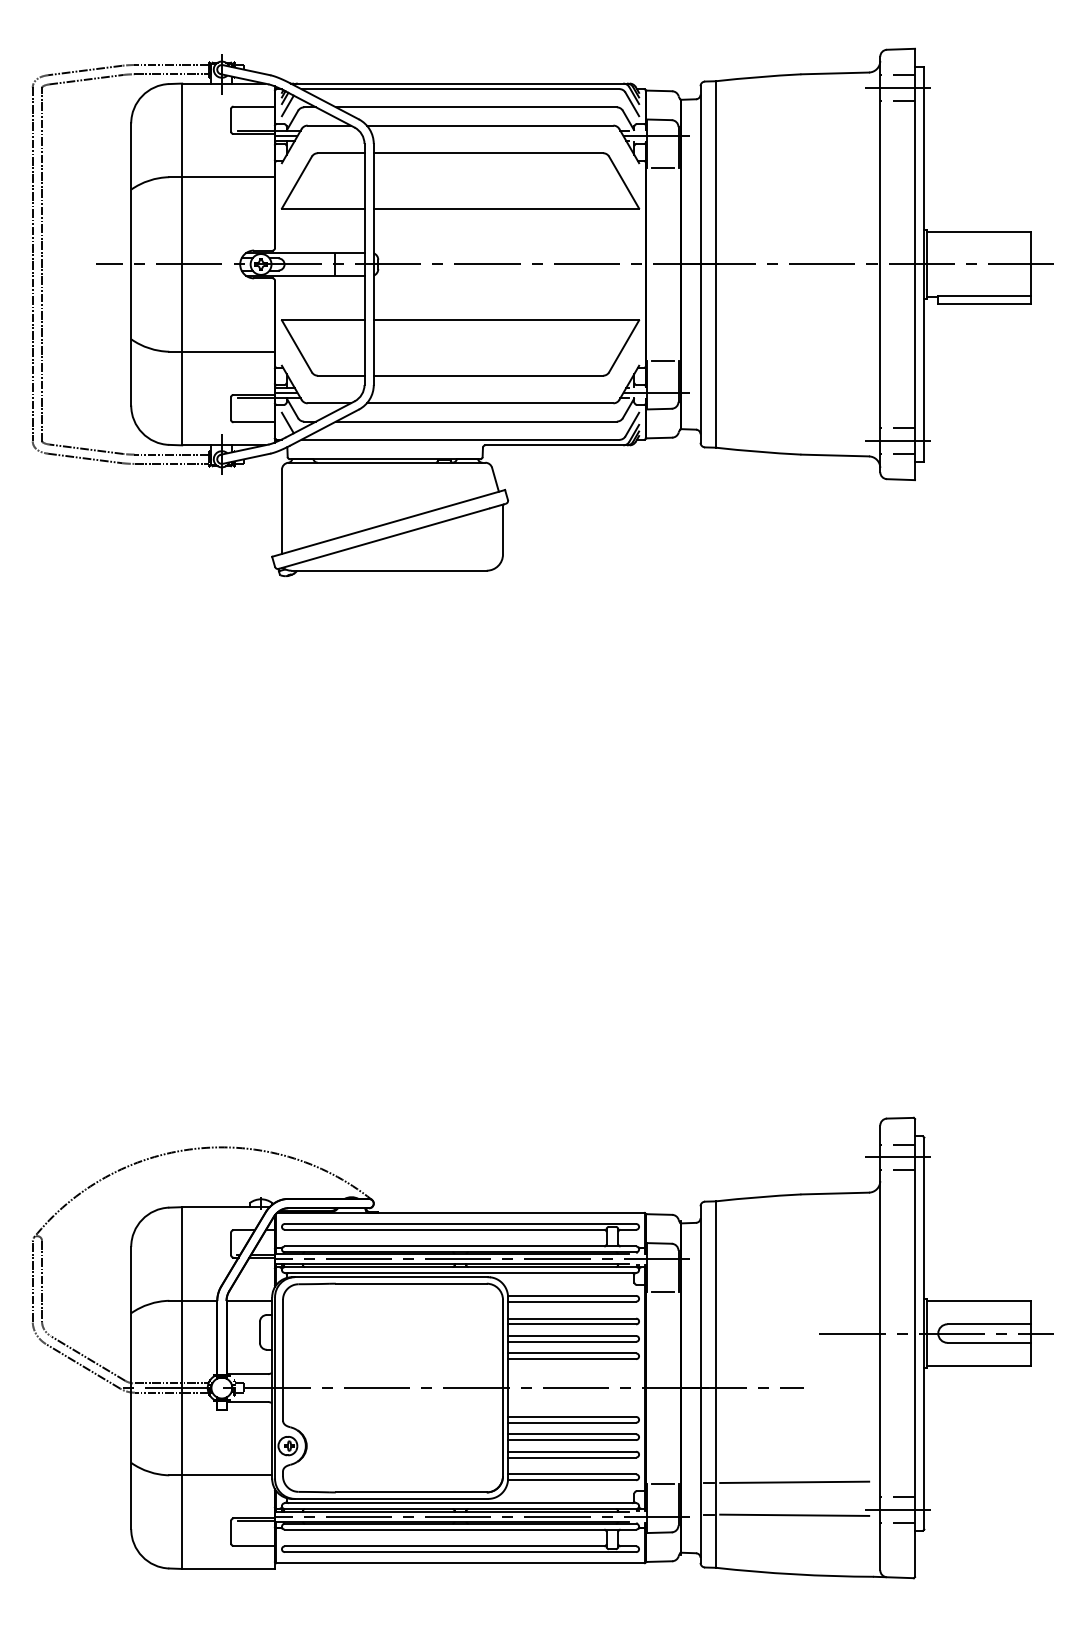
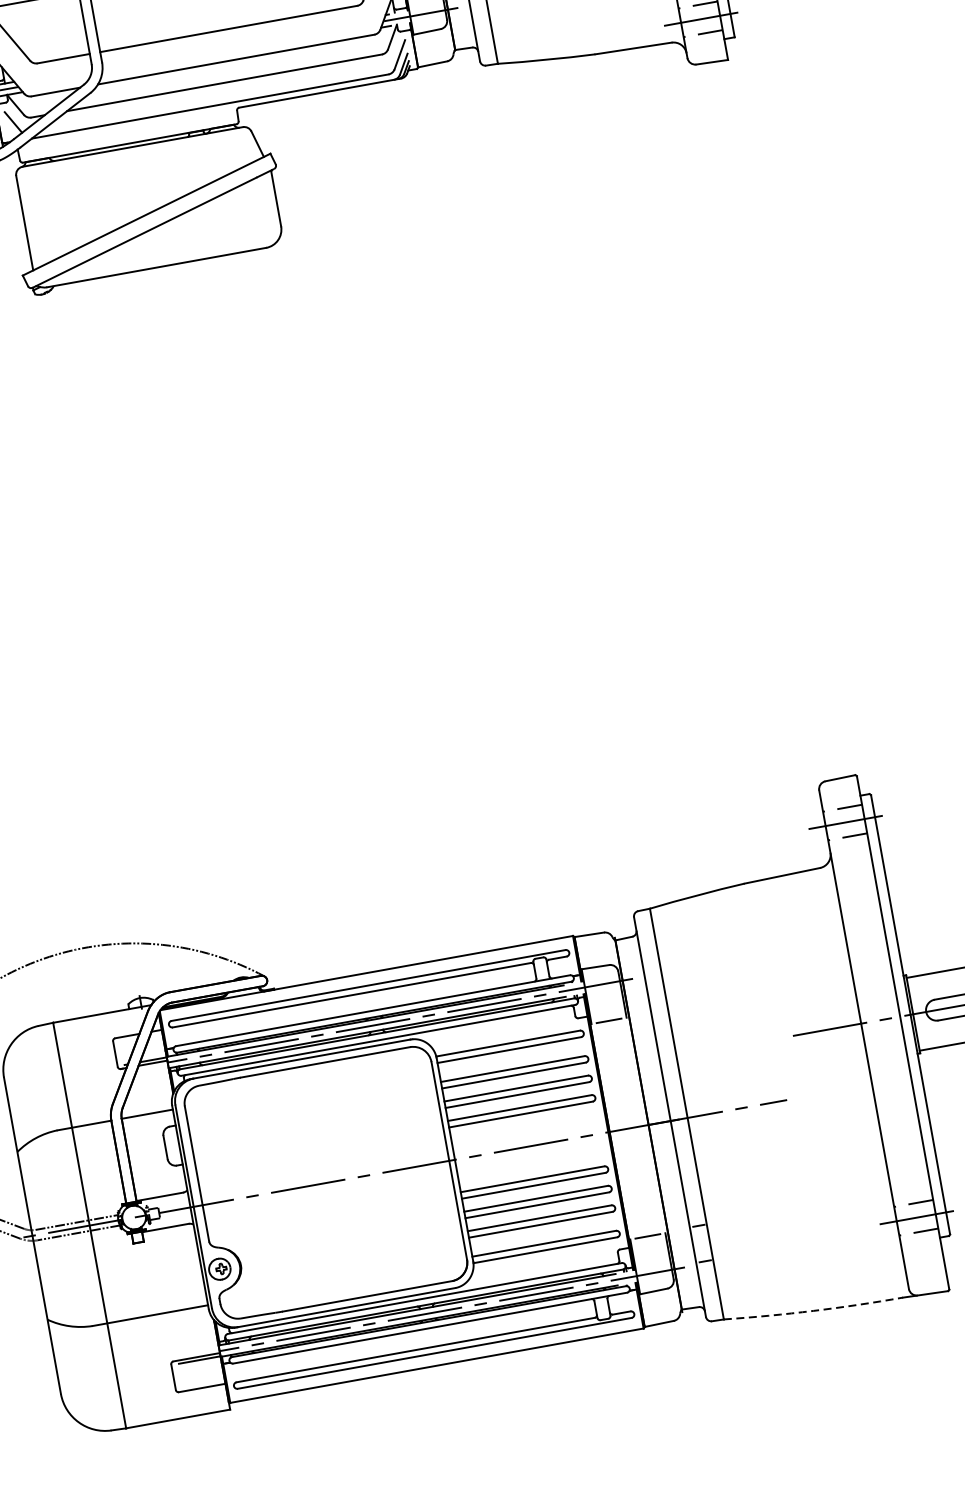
line: (794, 1481) -> (794, 1206), removed
line: (794, 1514) -> (801, 1243), removed
arc: (794, 1574) -> (813, 1311), solid -> dashed

